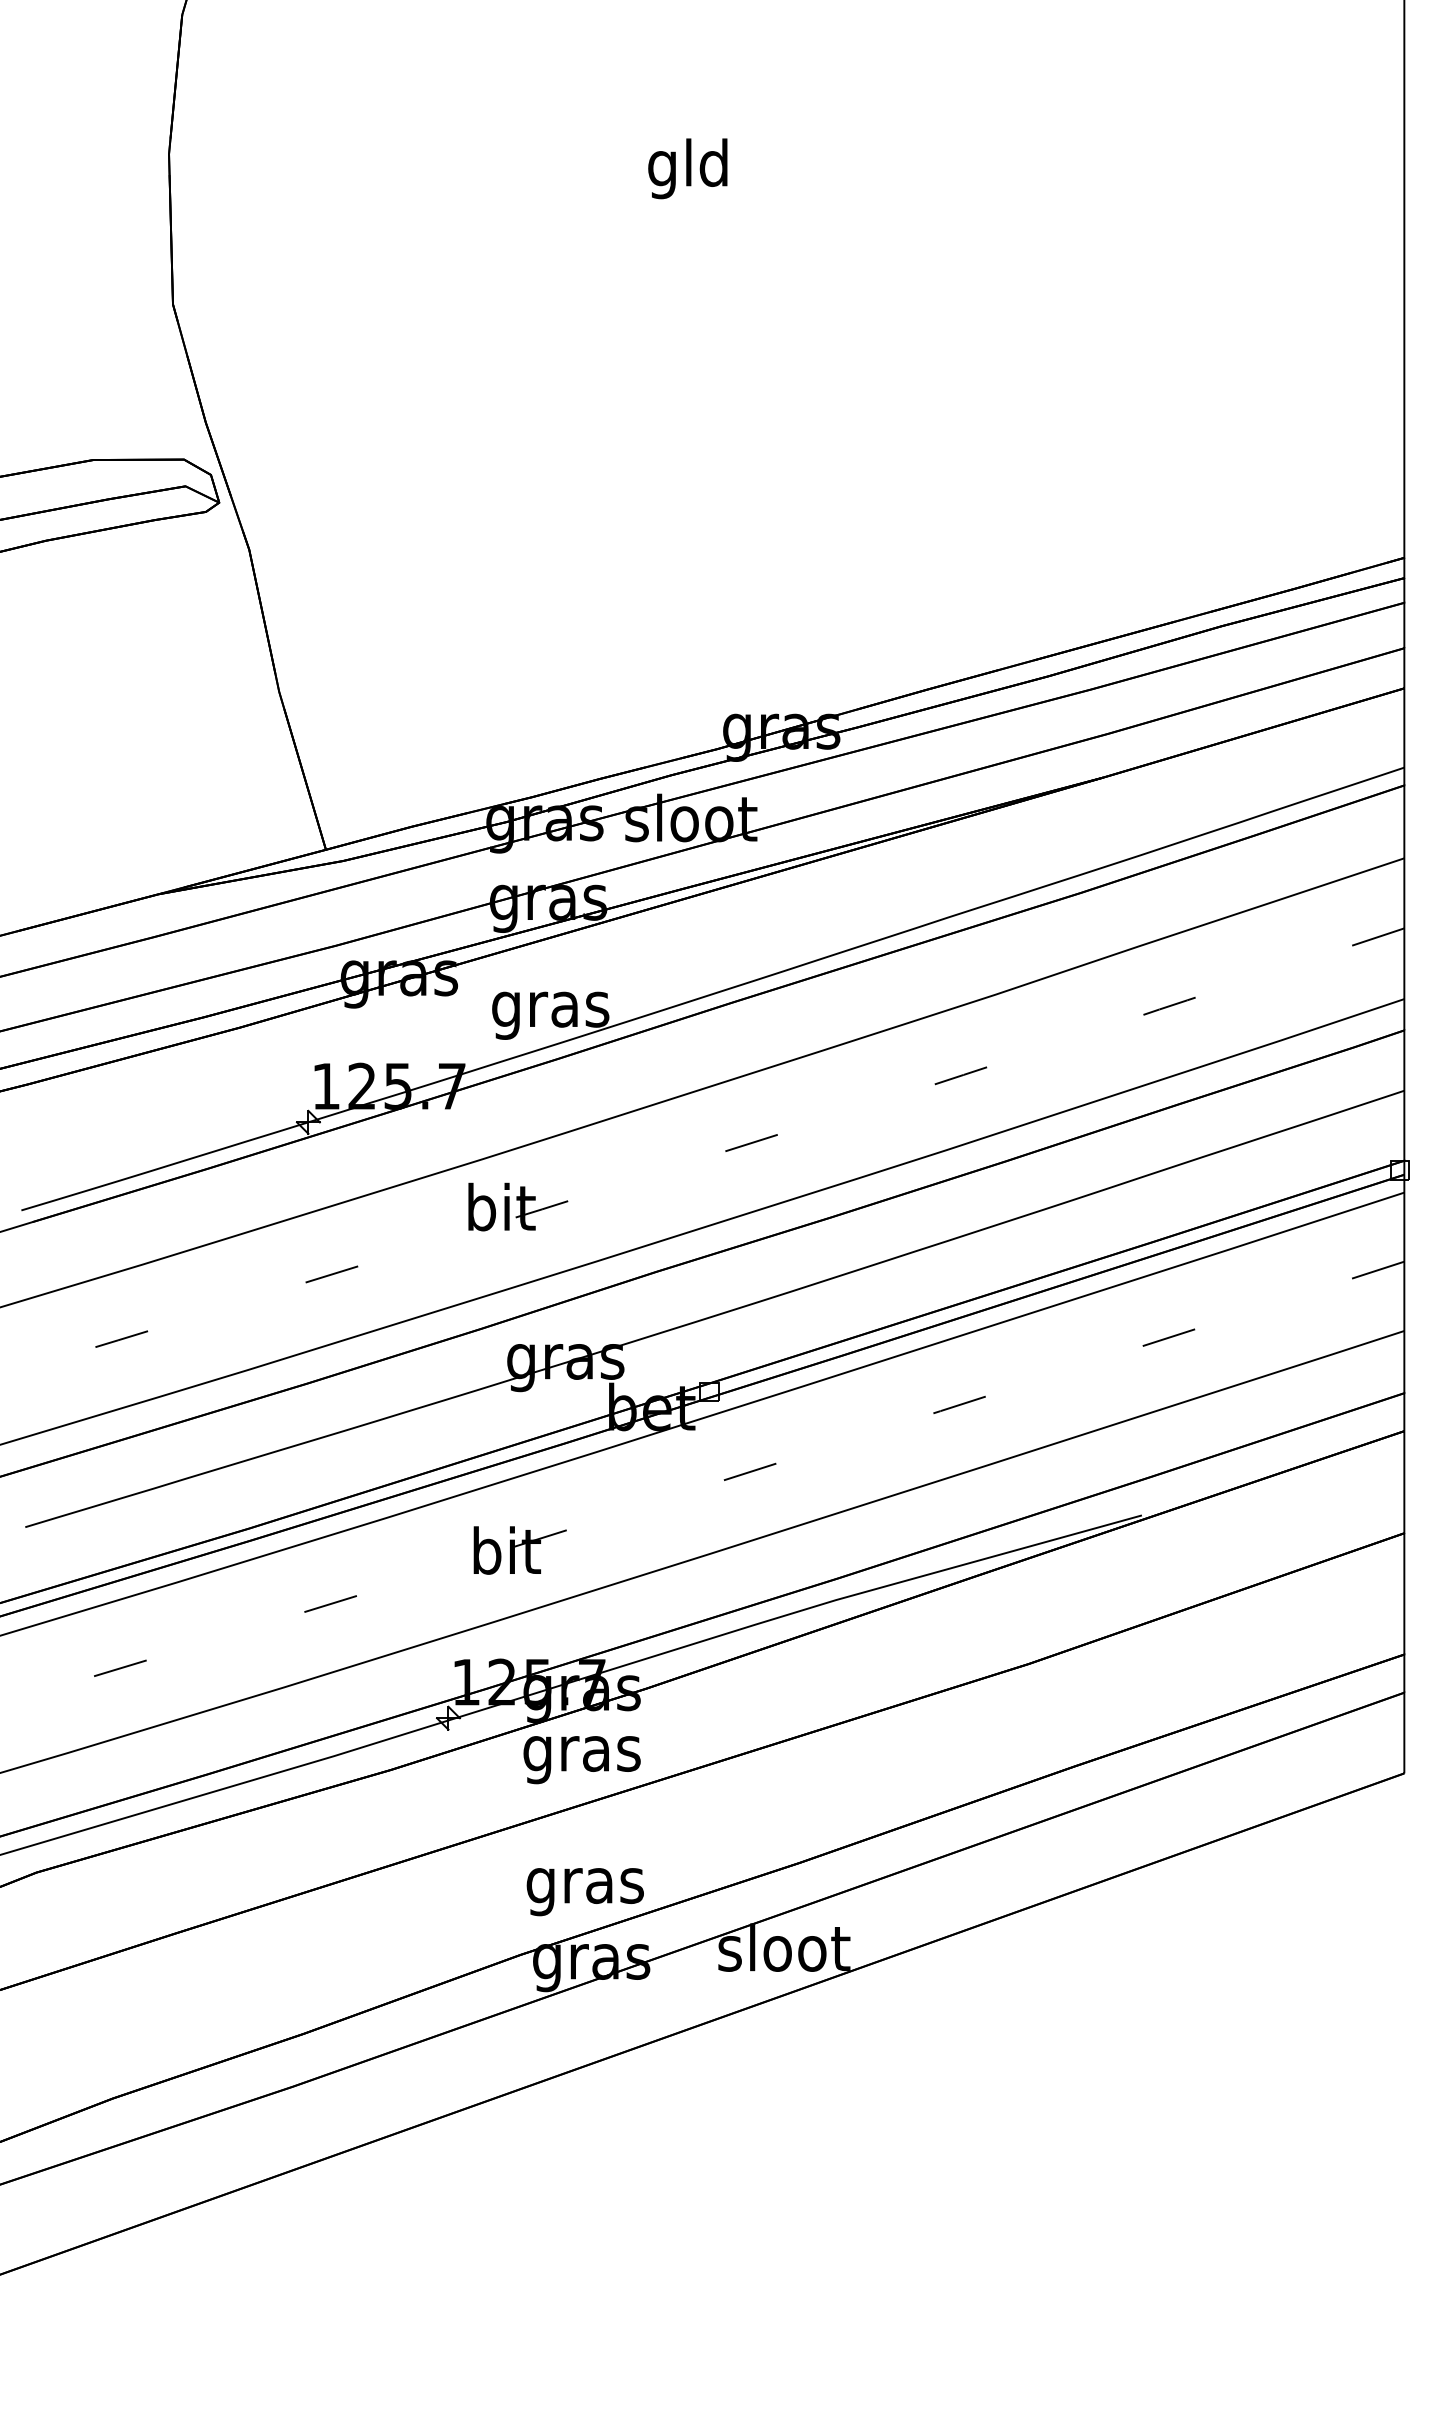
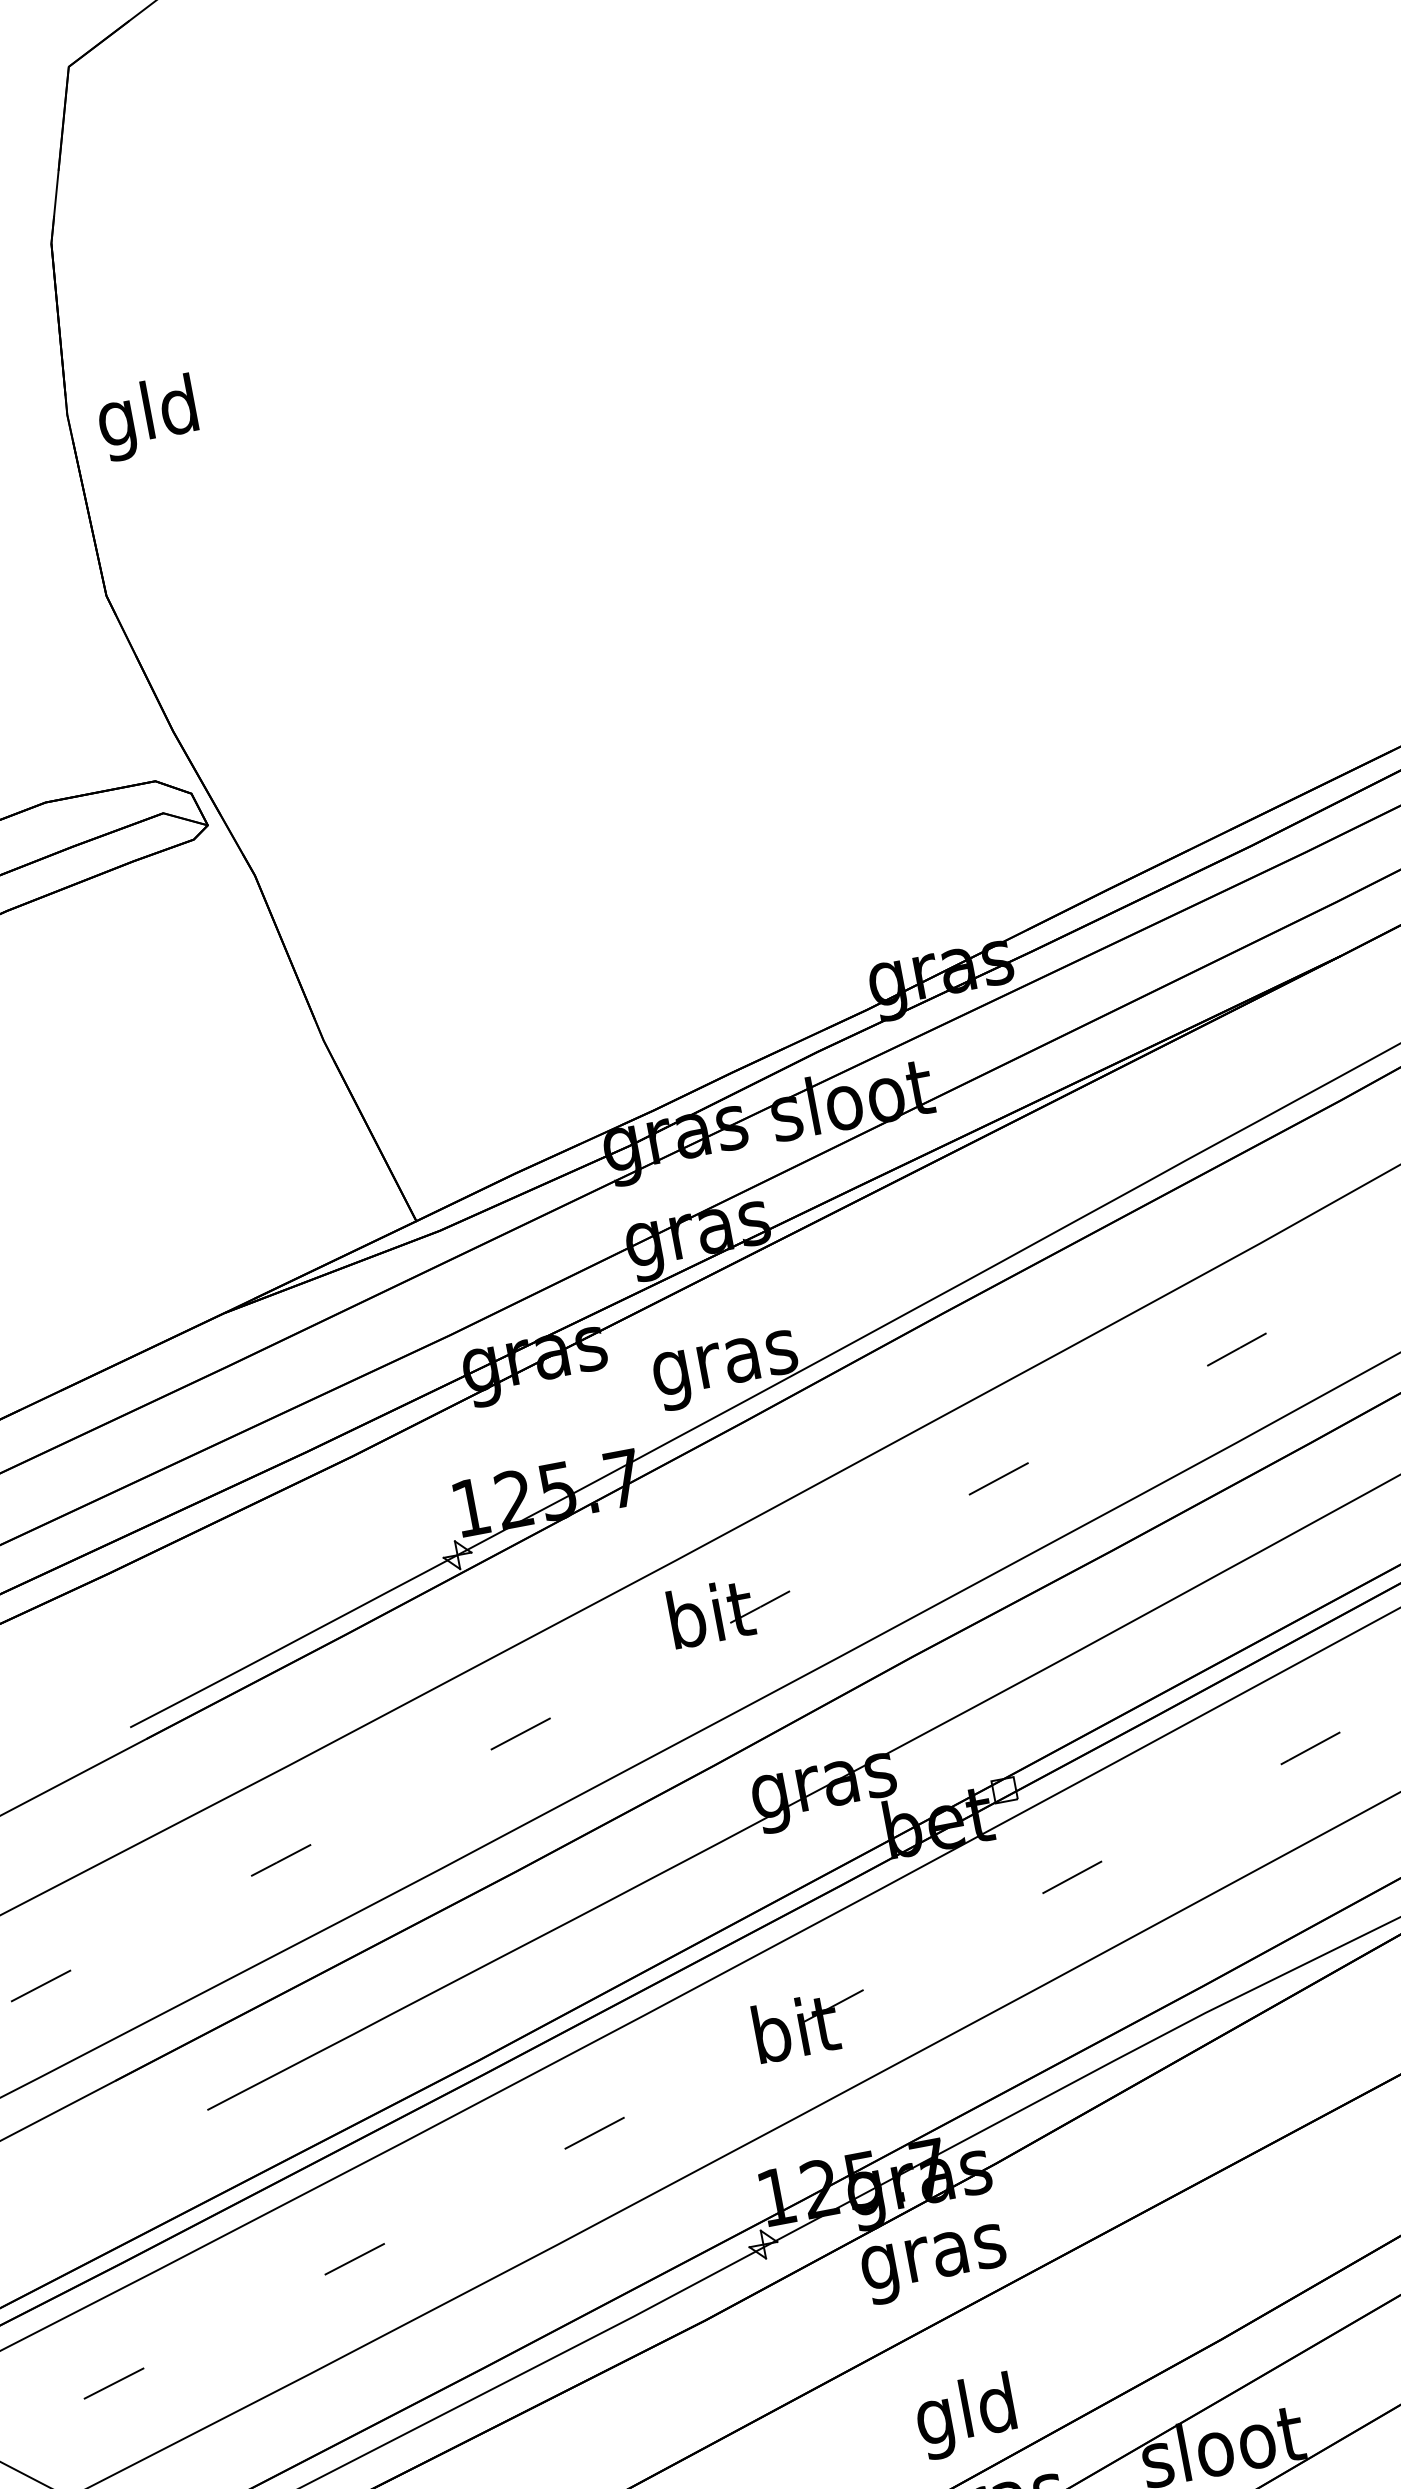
text: (687, 168) -> (147, 417), moved
text: (584, 1885) -> (966, 2415), gras -> gld

